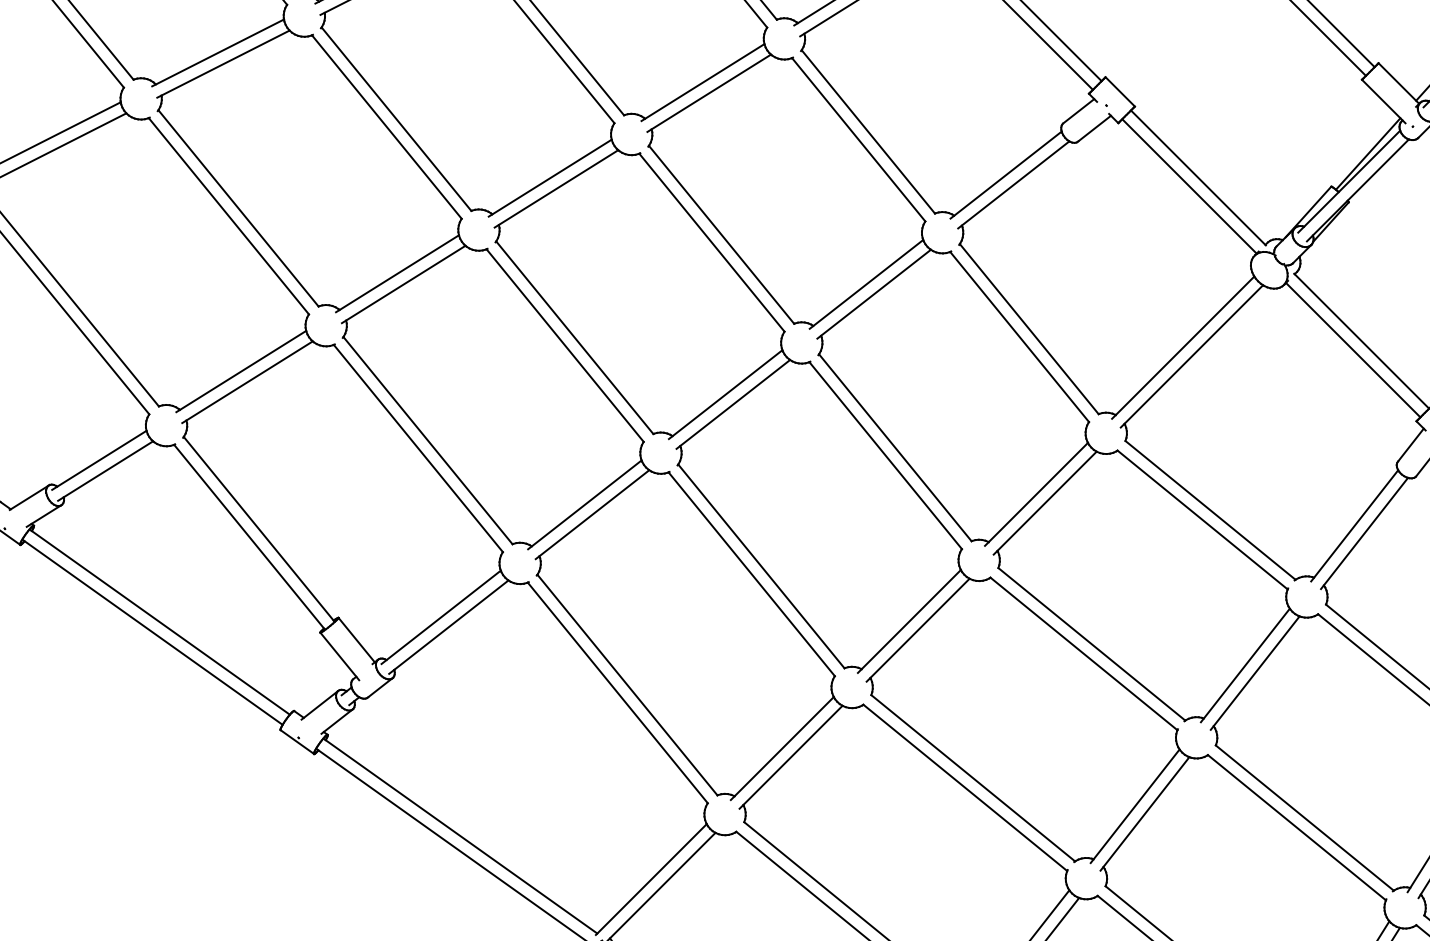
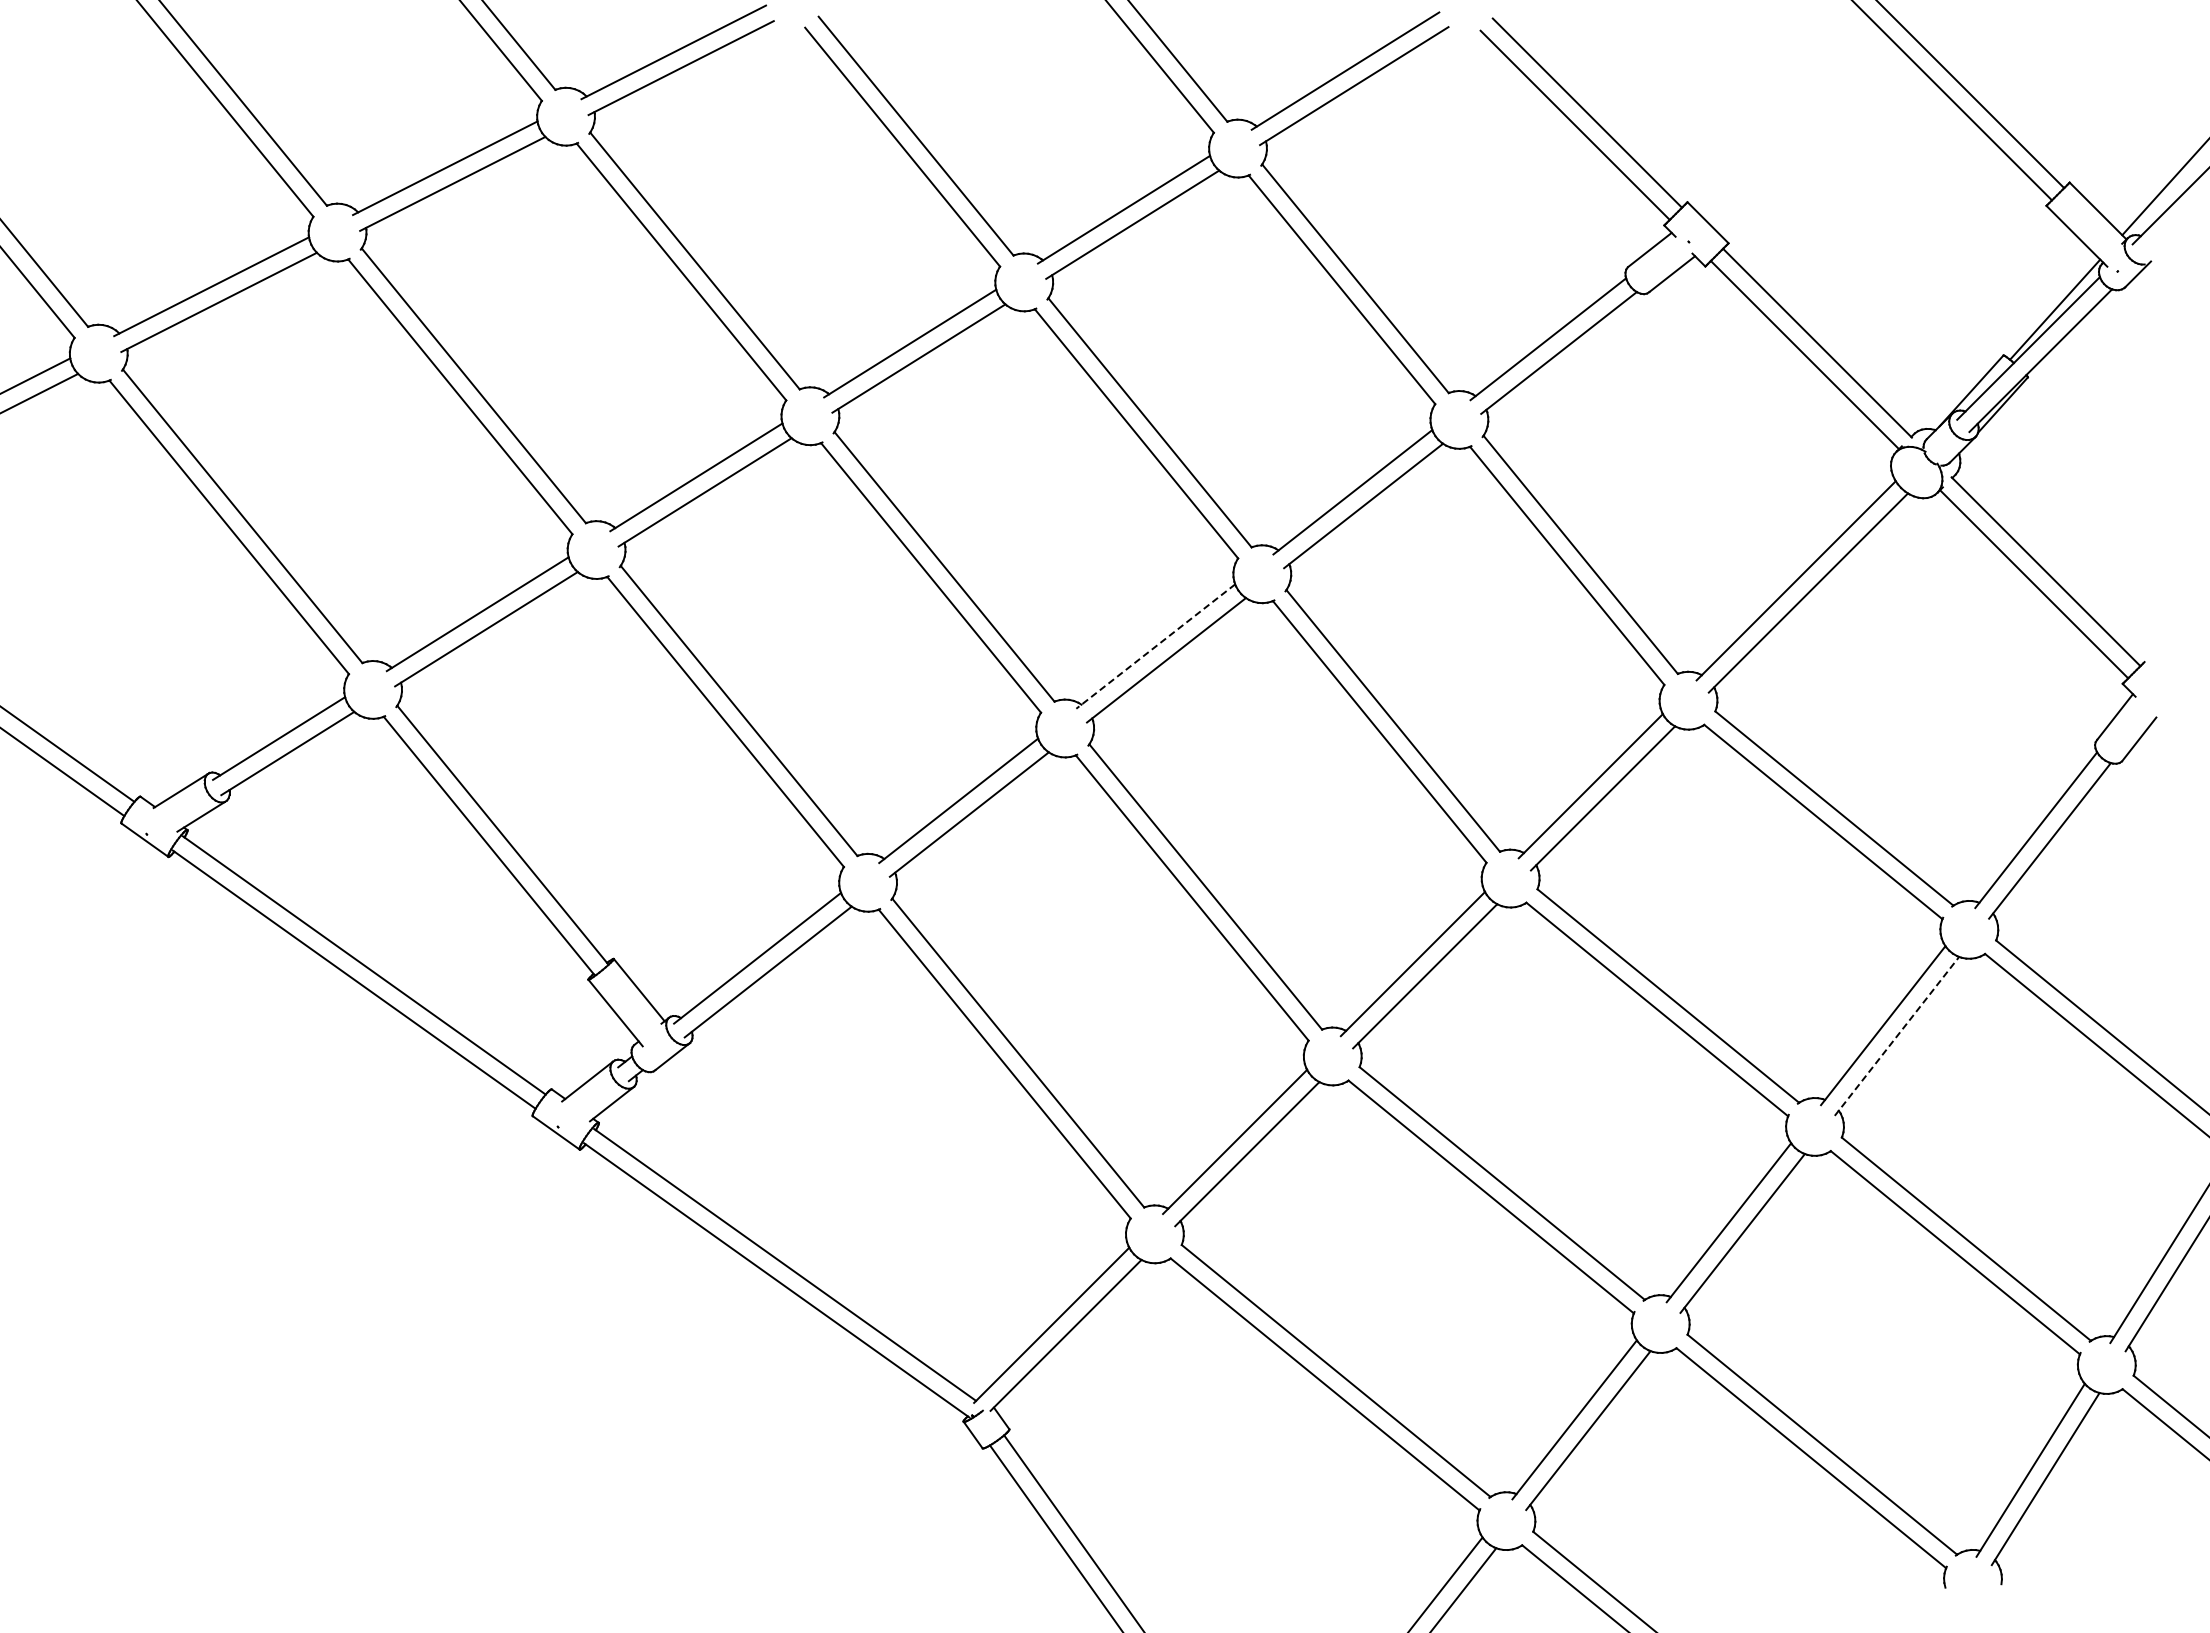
line: (725, 394) -> (1155, 646), solid -> dashed
line: (1255, 673) -> (1897, 1036), solid -> dashed

